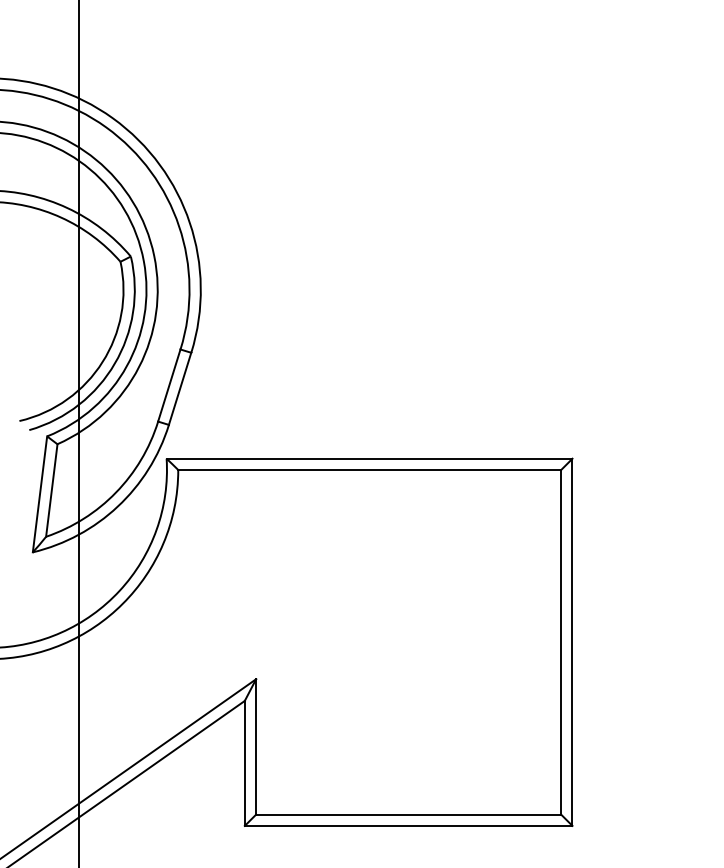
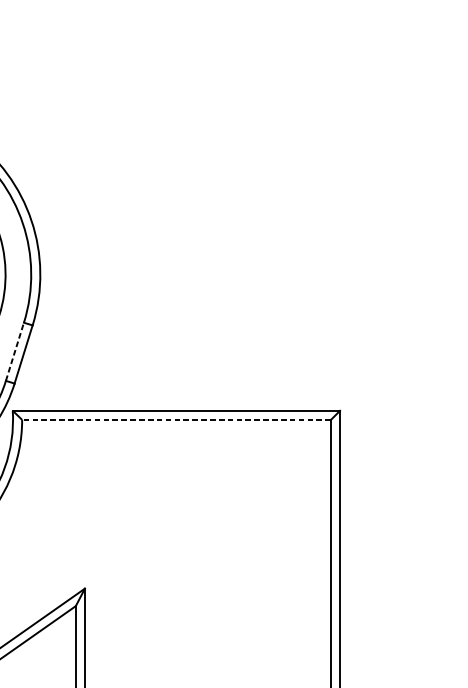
line: (169, 385) -> (15, 351), solid -> dashed
line: (369, 470) -> (176, 420), solid -> dashed

